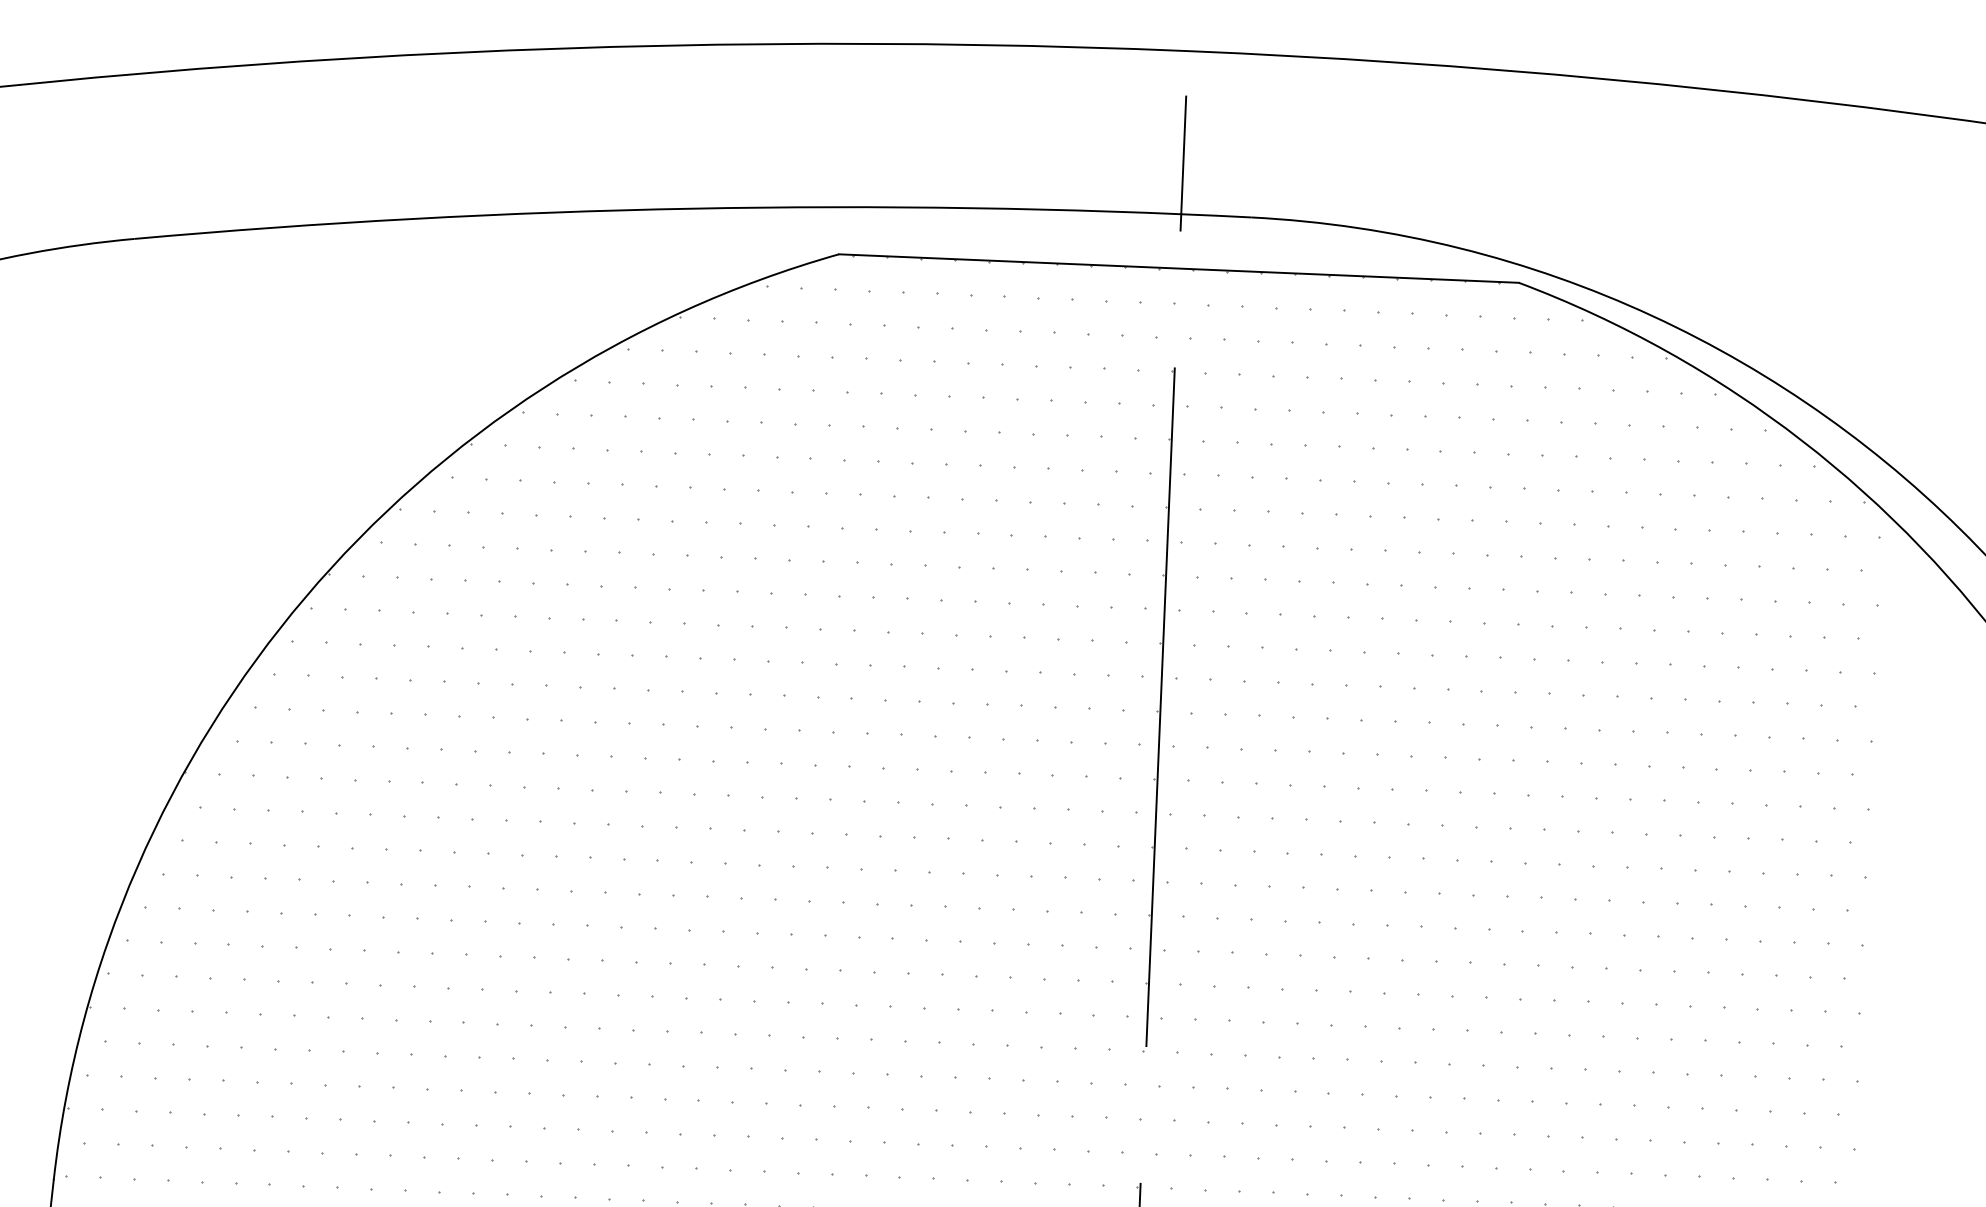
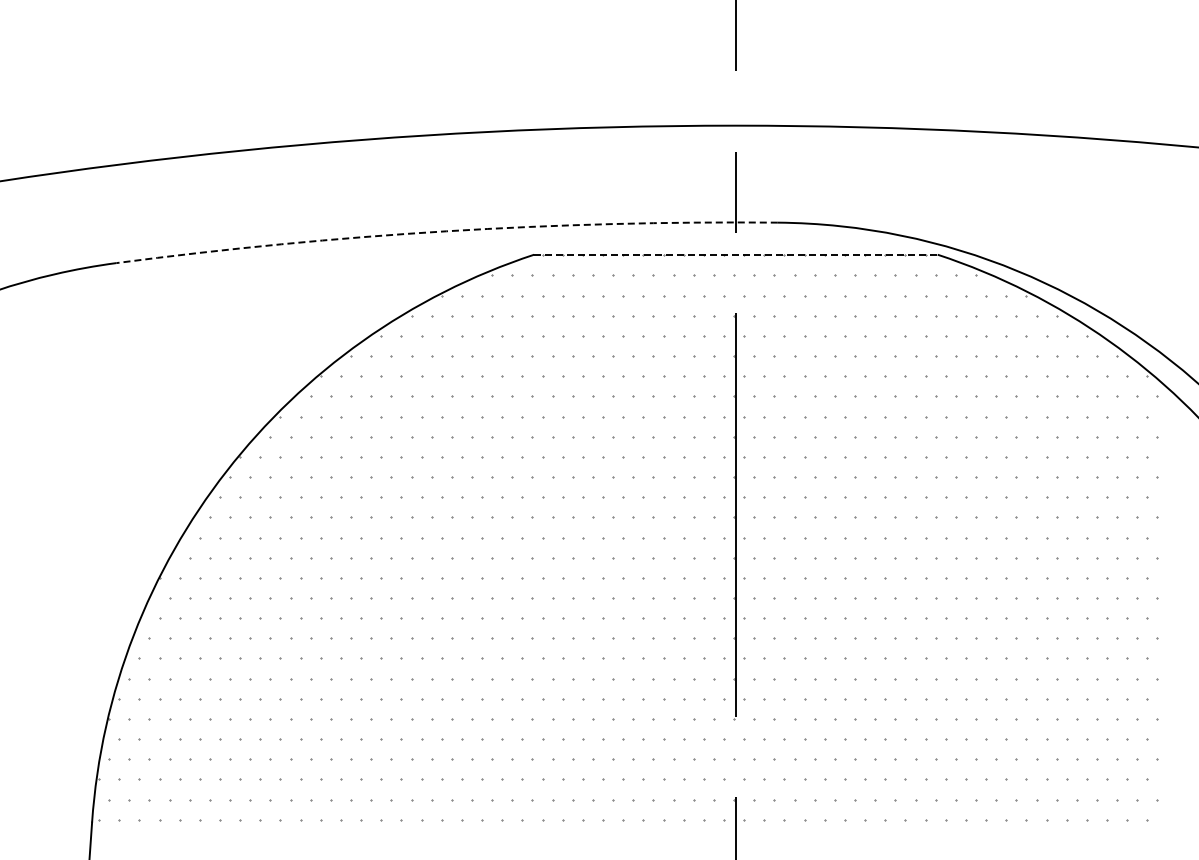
arc: (692, 208) -> (446, 231), solid -> dashed
line: (1178, 268) -> (735, 254), solid -> dashed

